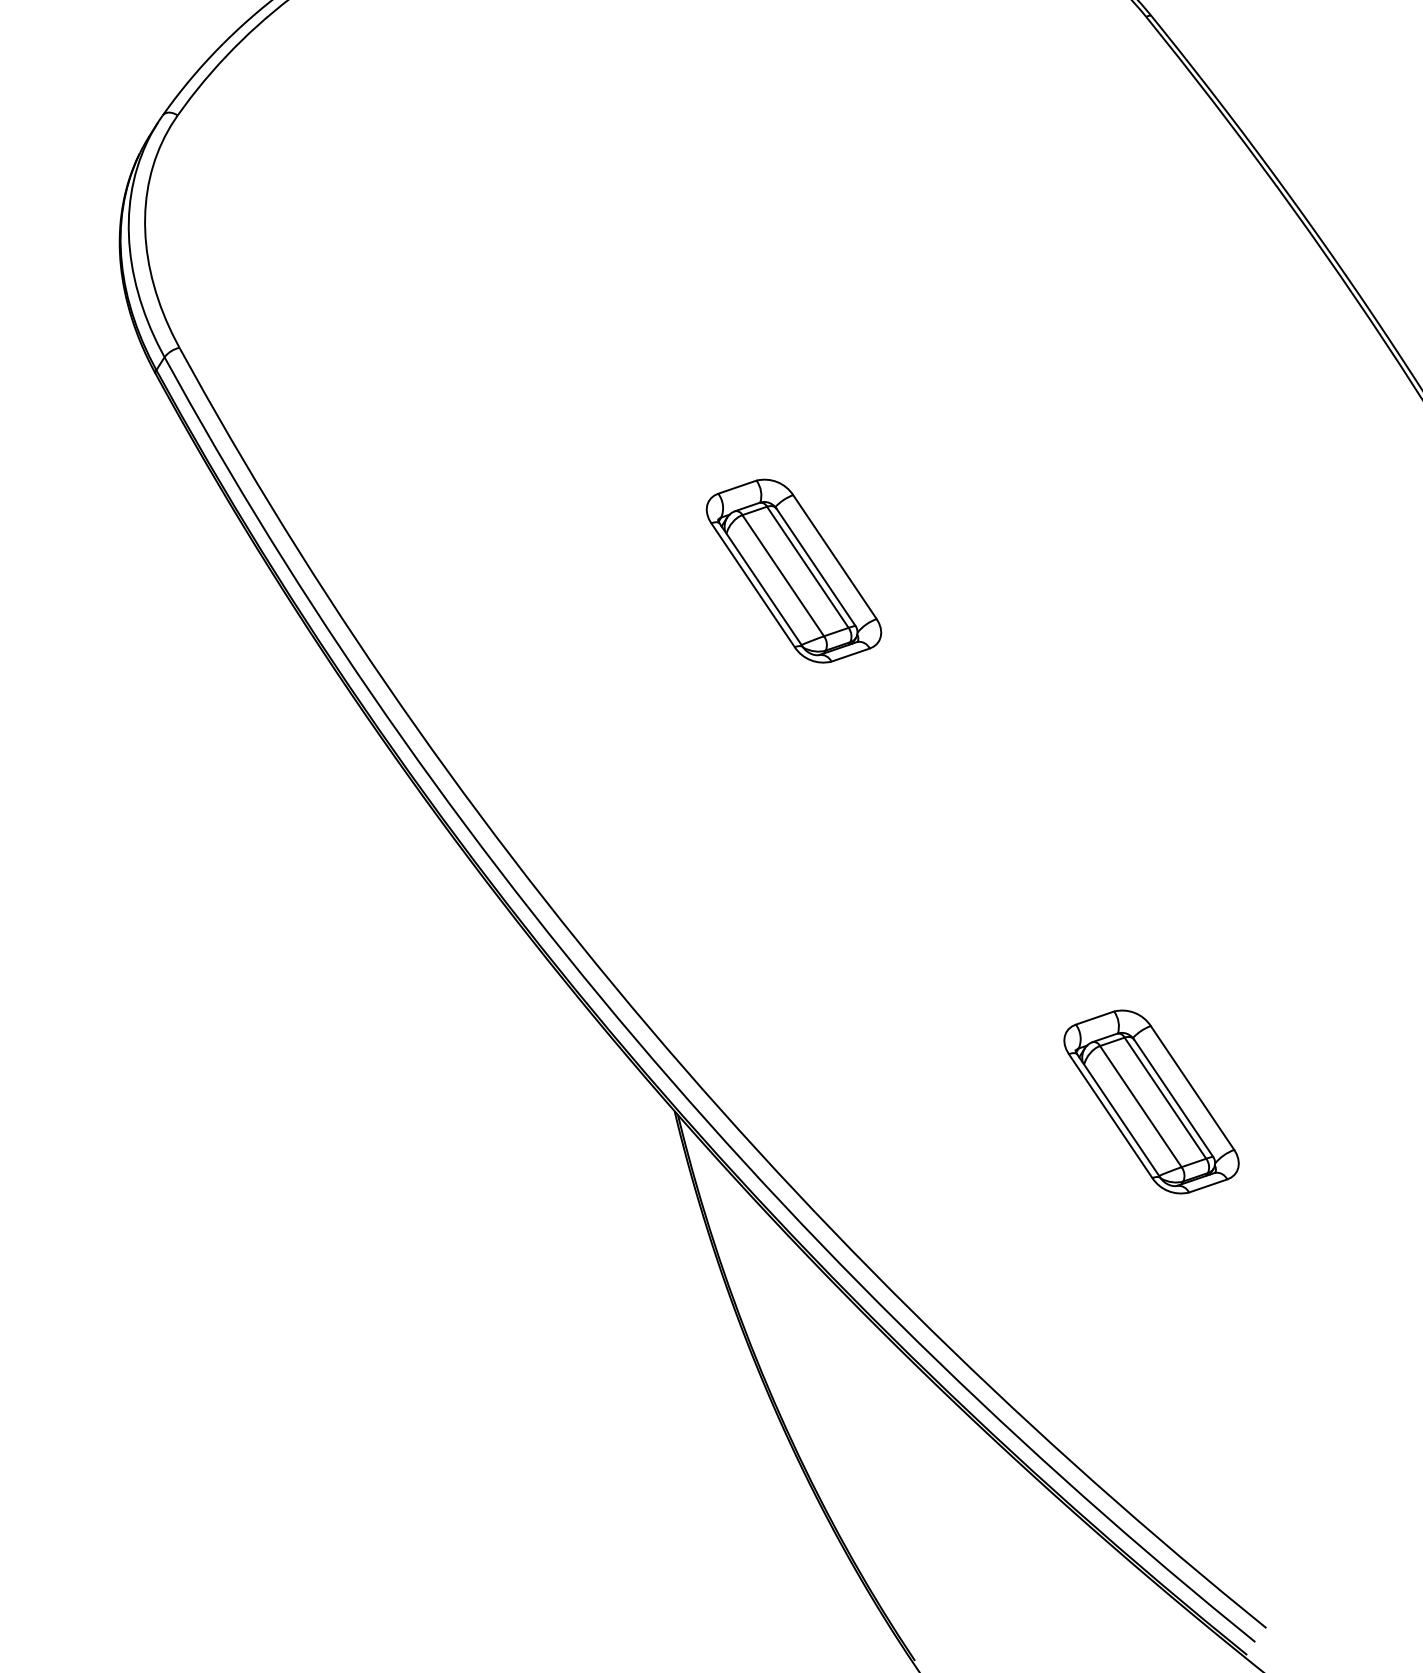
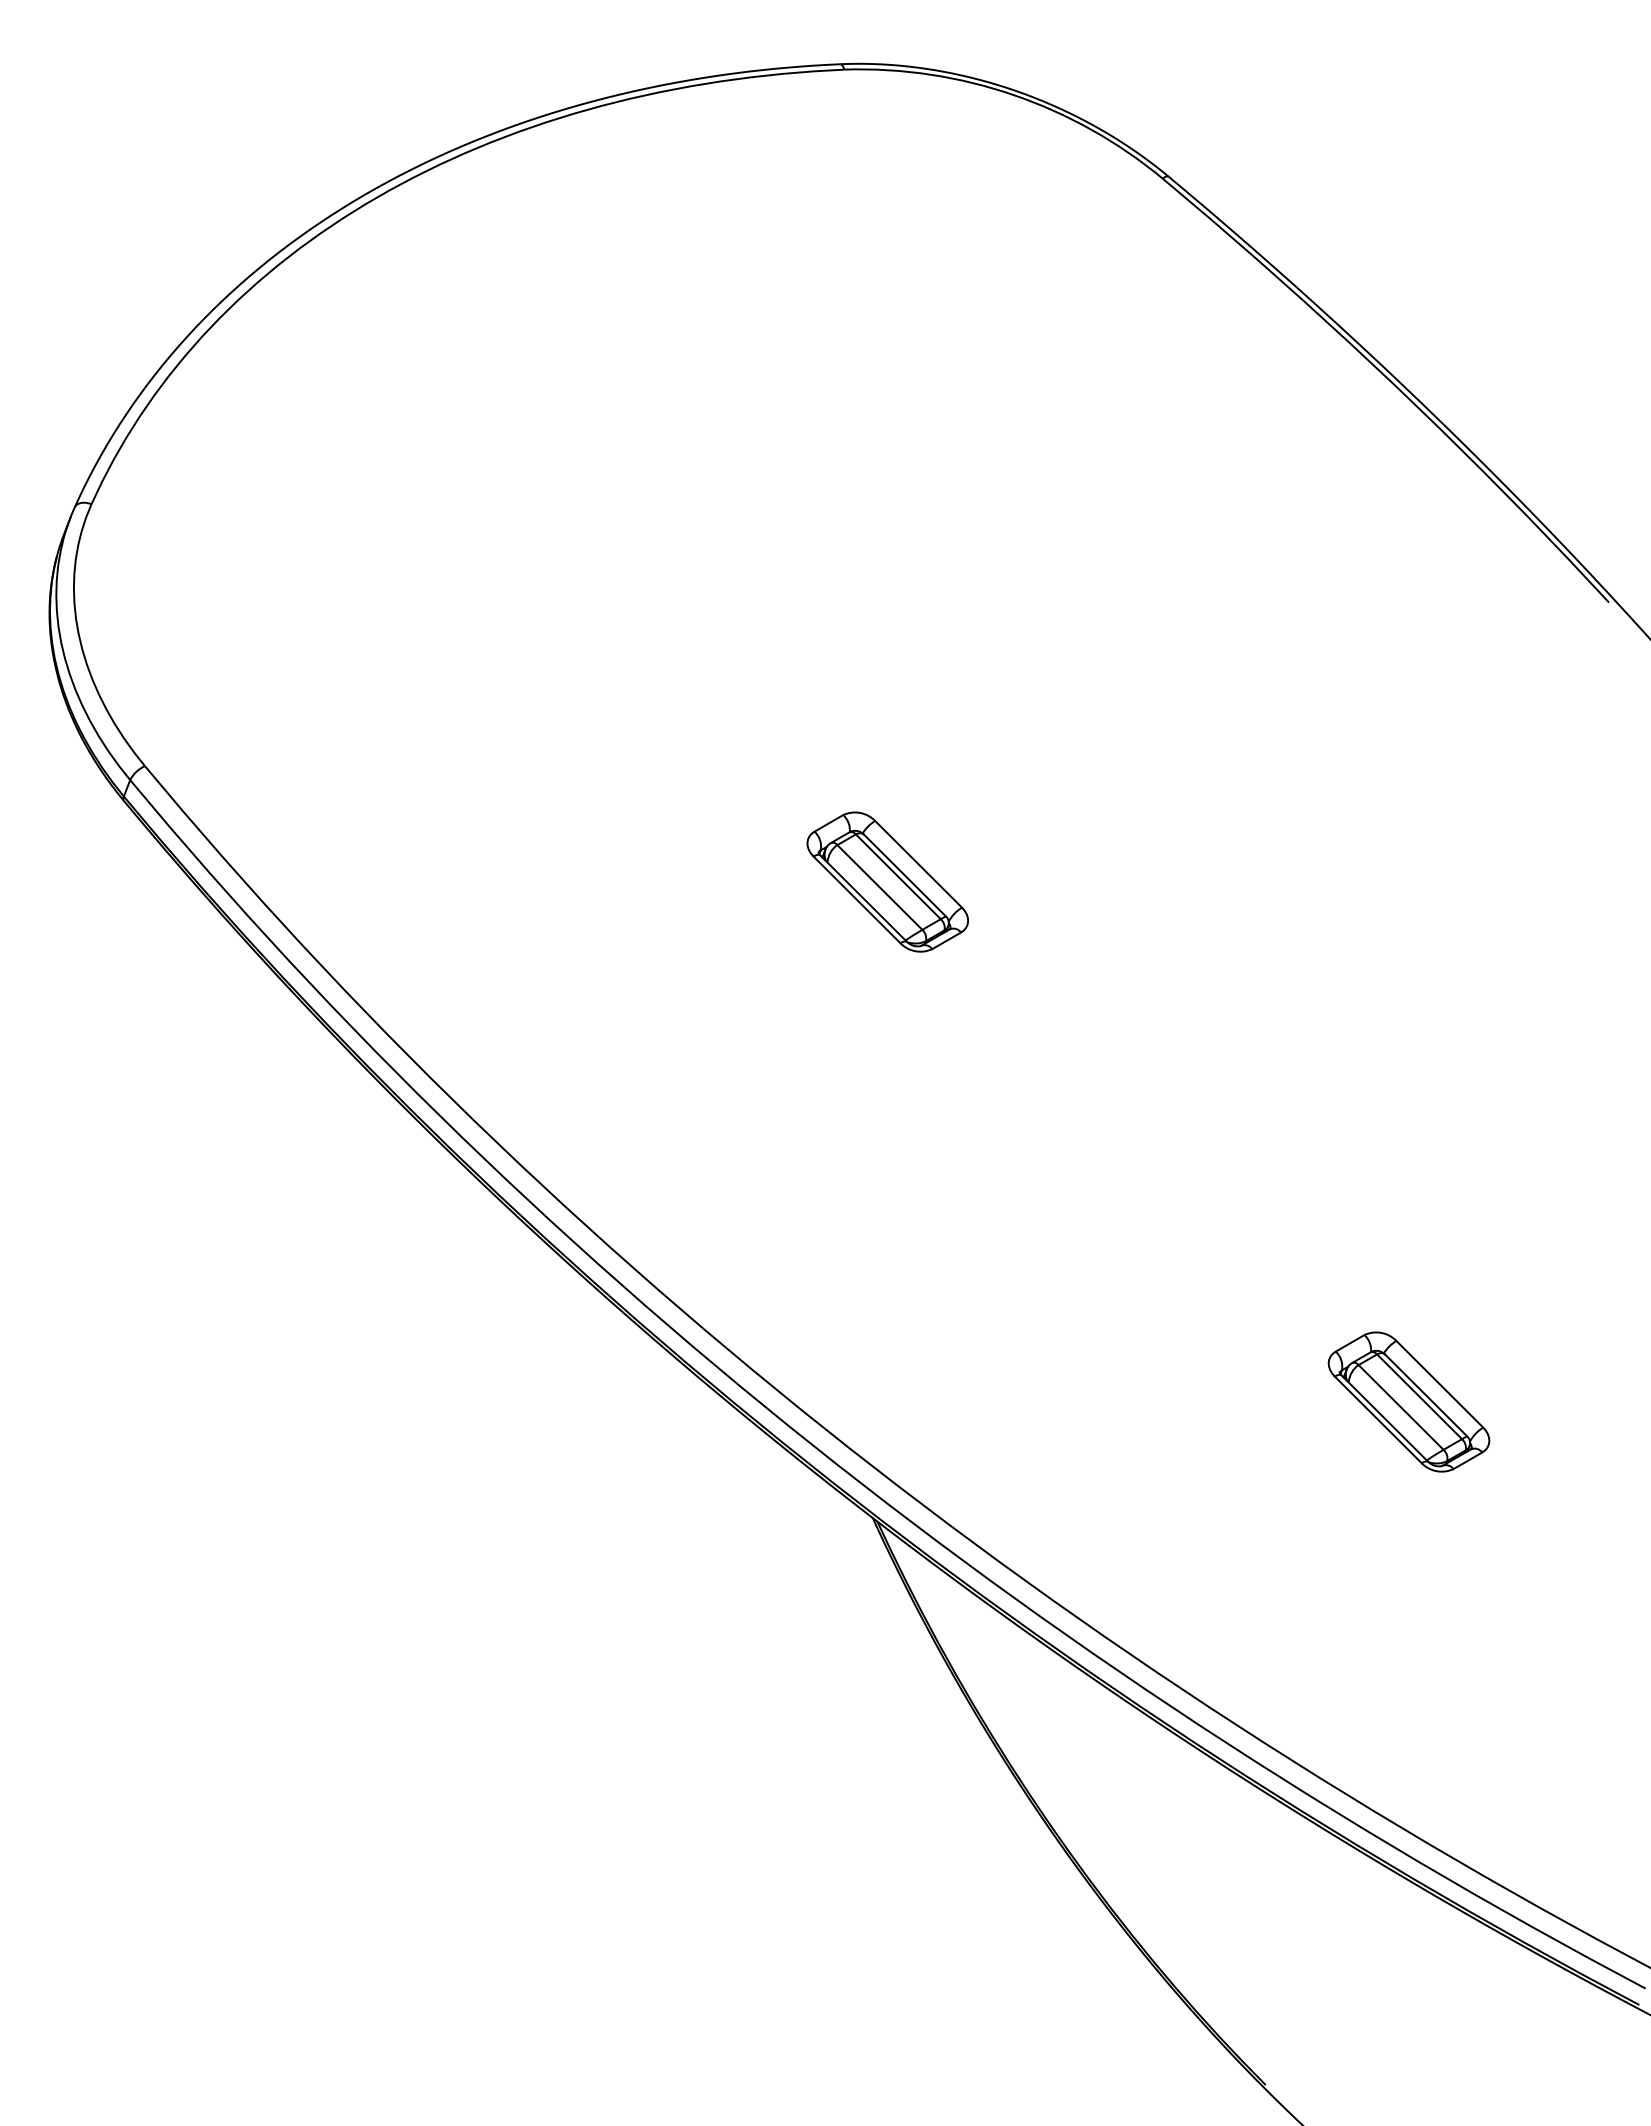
part: (793, 570) -> (887, 881), size x0.71
part: (1151, 1101) -> (1408, 1401), size x0.71

